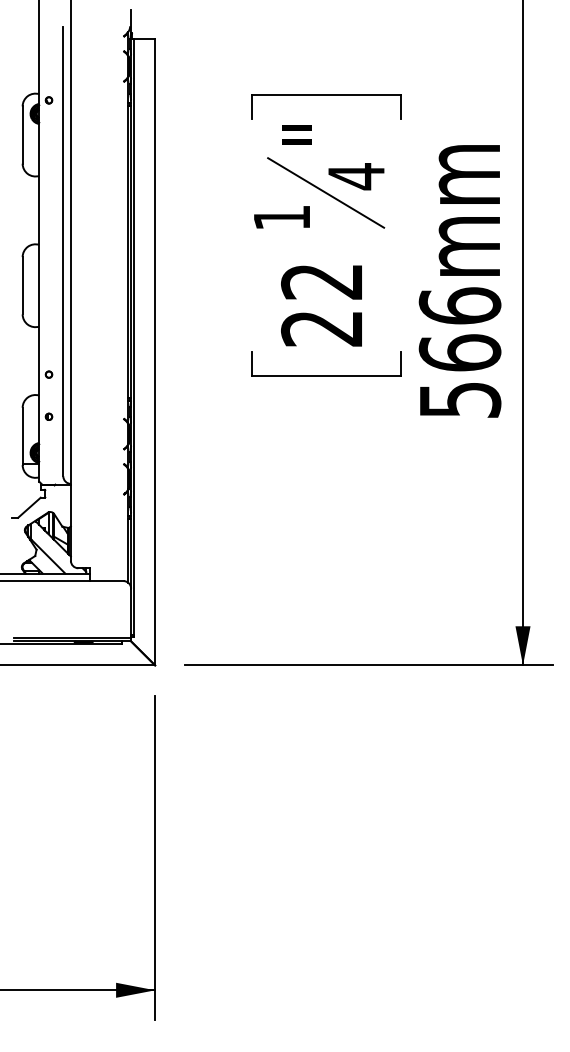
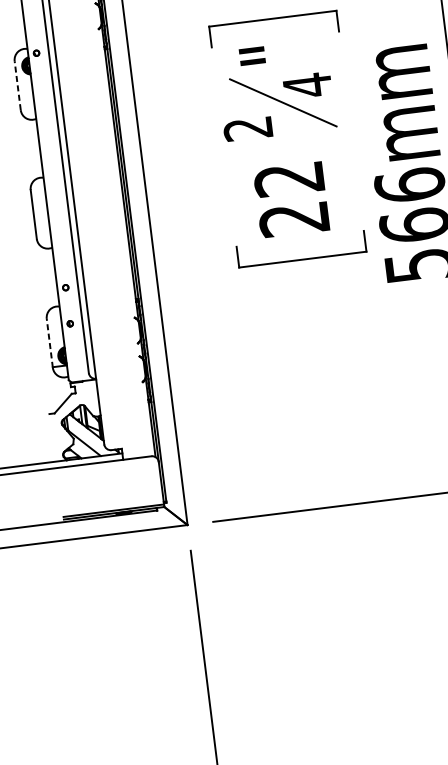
line: (22, 135) -> (17, 86), solid -> dashed
text: (281, 218) -> (247, 129), 1 -> 2
line: (22, 436) -> (49, 343), solid -> dashed

